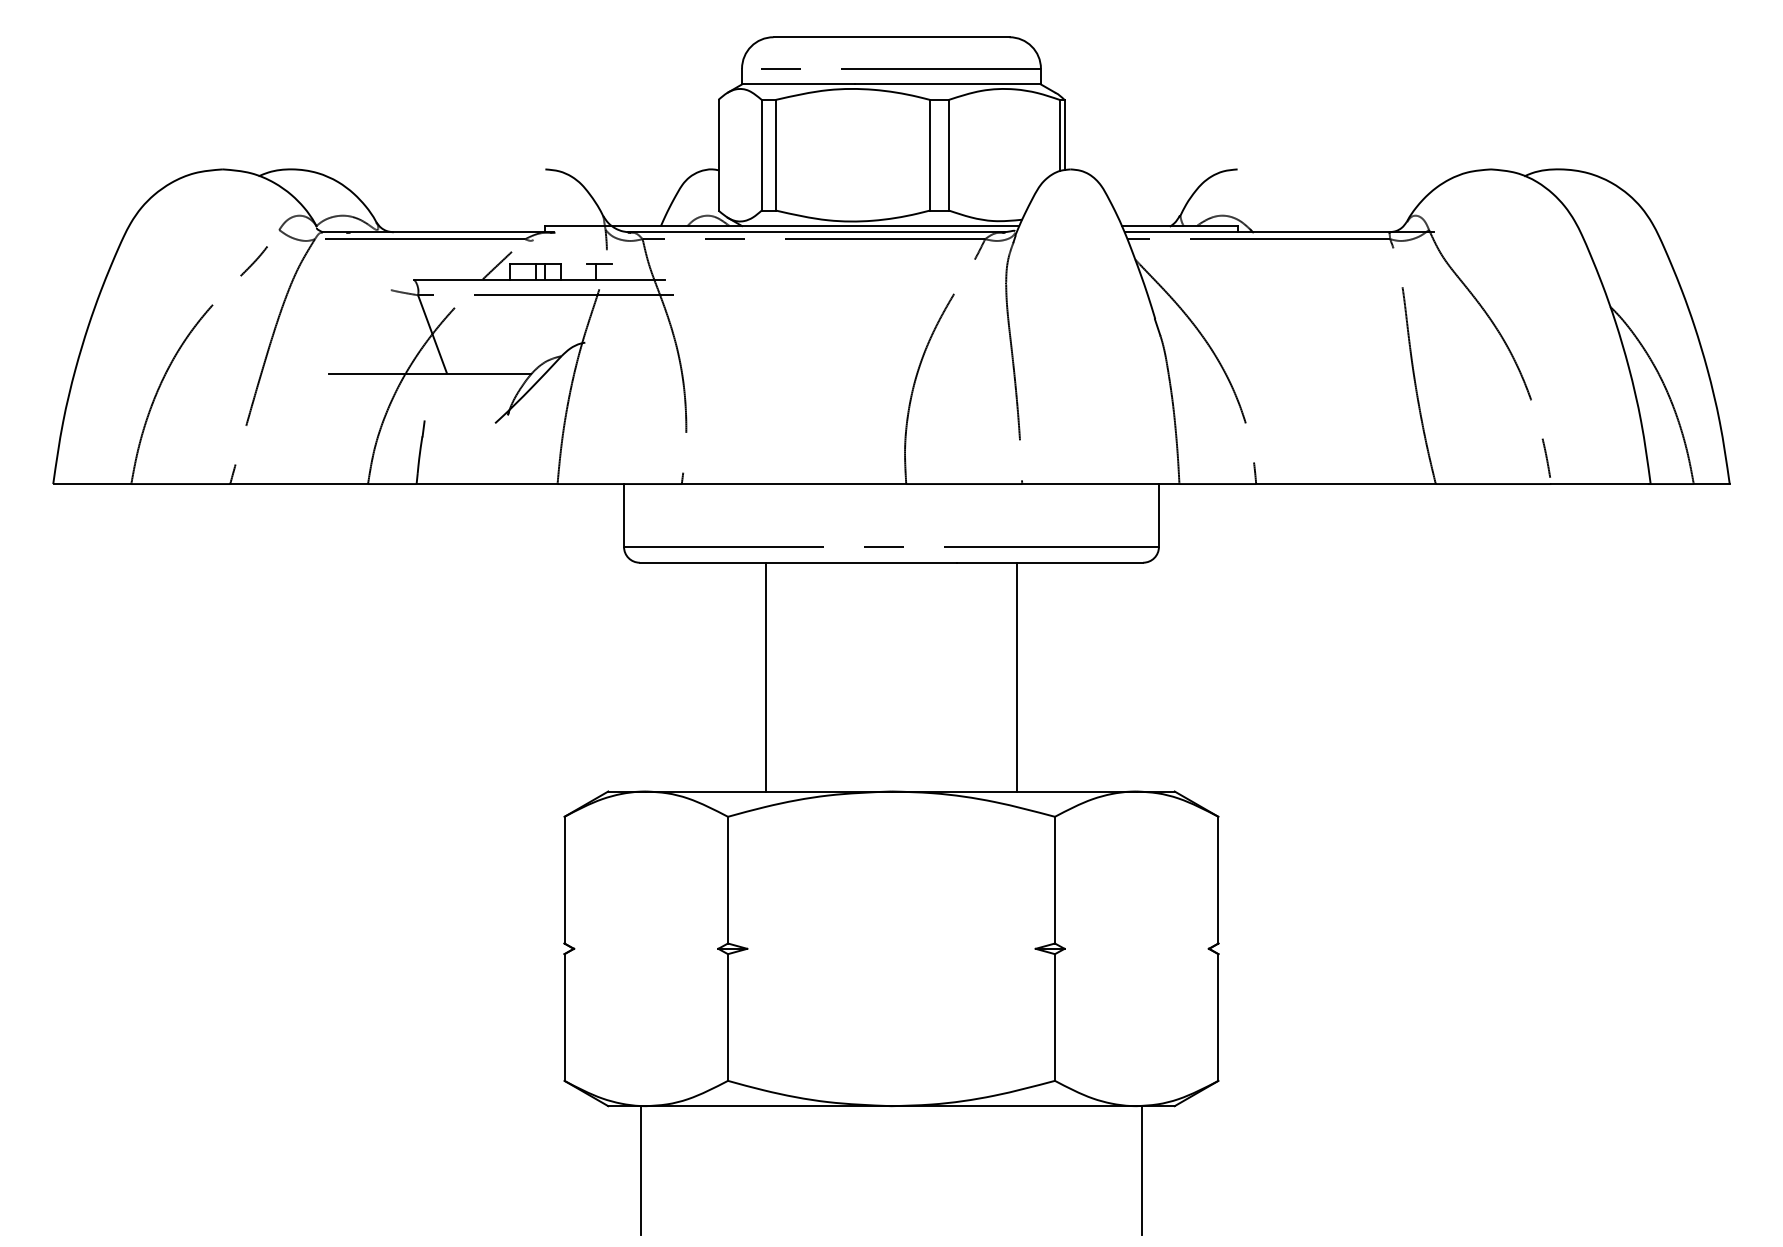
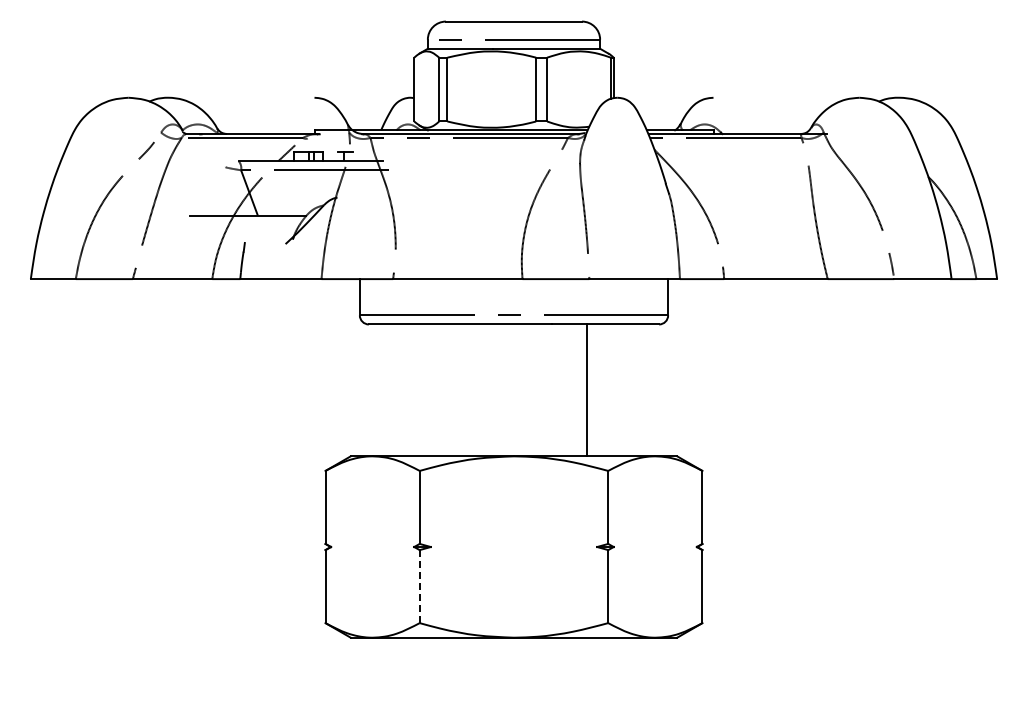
line: (765, 677) -> (441, 390), removed
line: (727, 1017) -> (419, 586), solid -> dashed
line: (640, 1169) -> (369, 674), removed
line: (1142, 1169) -> (658, 674), removed

